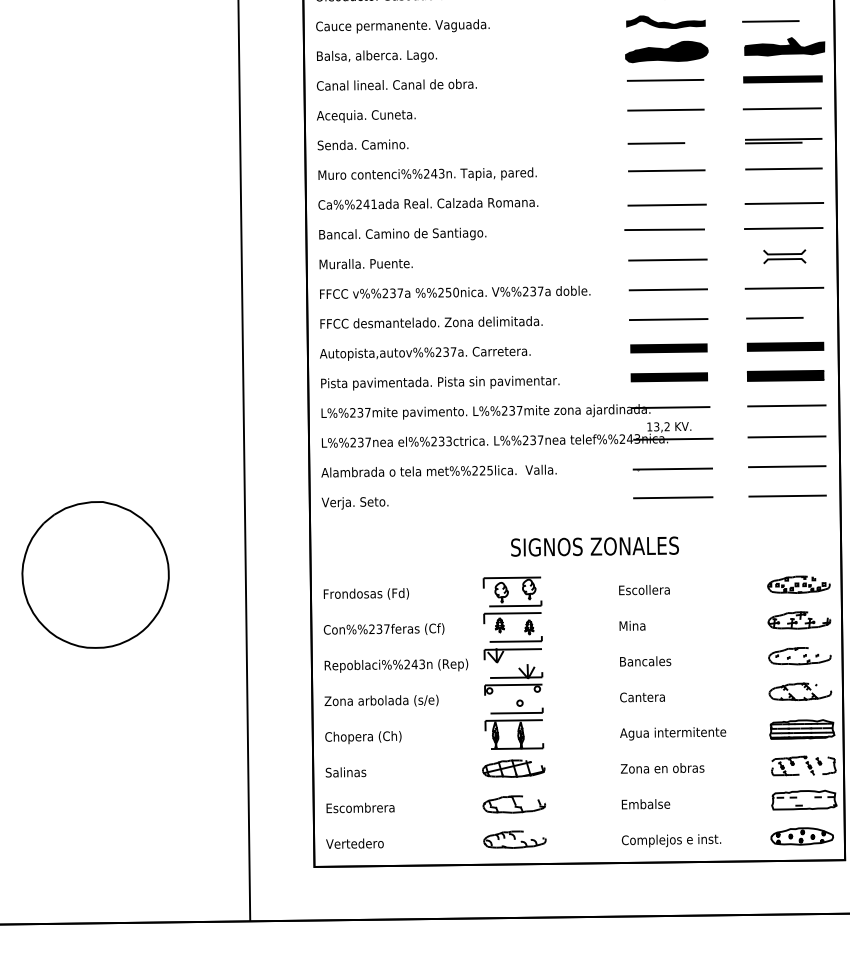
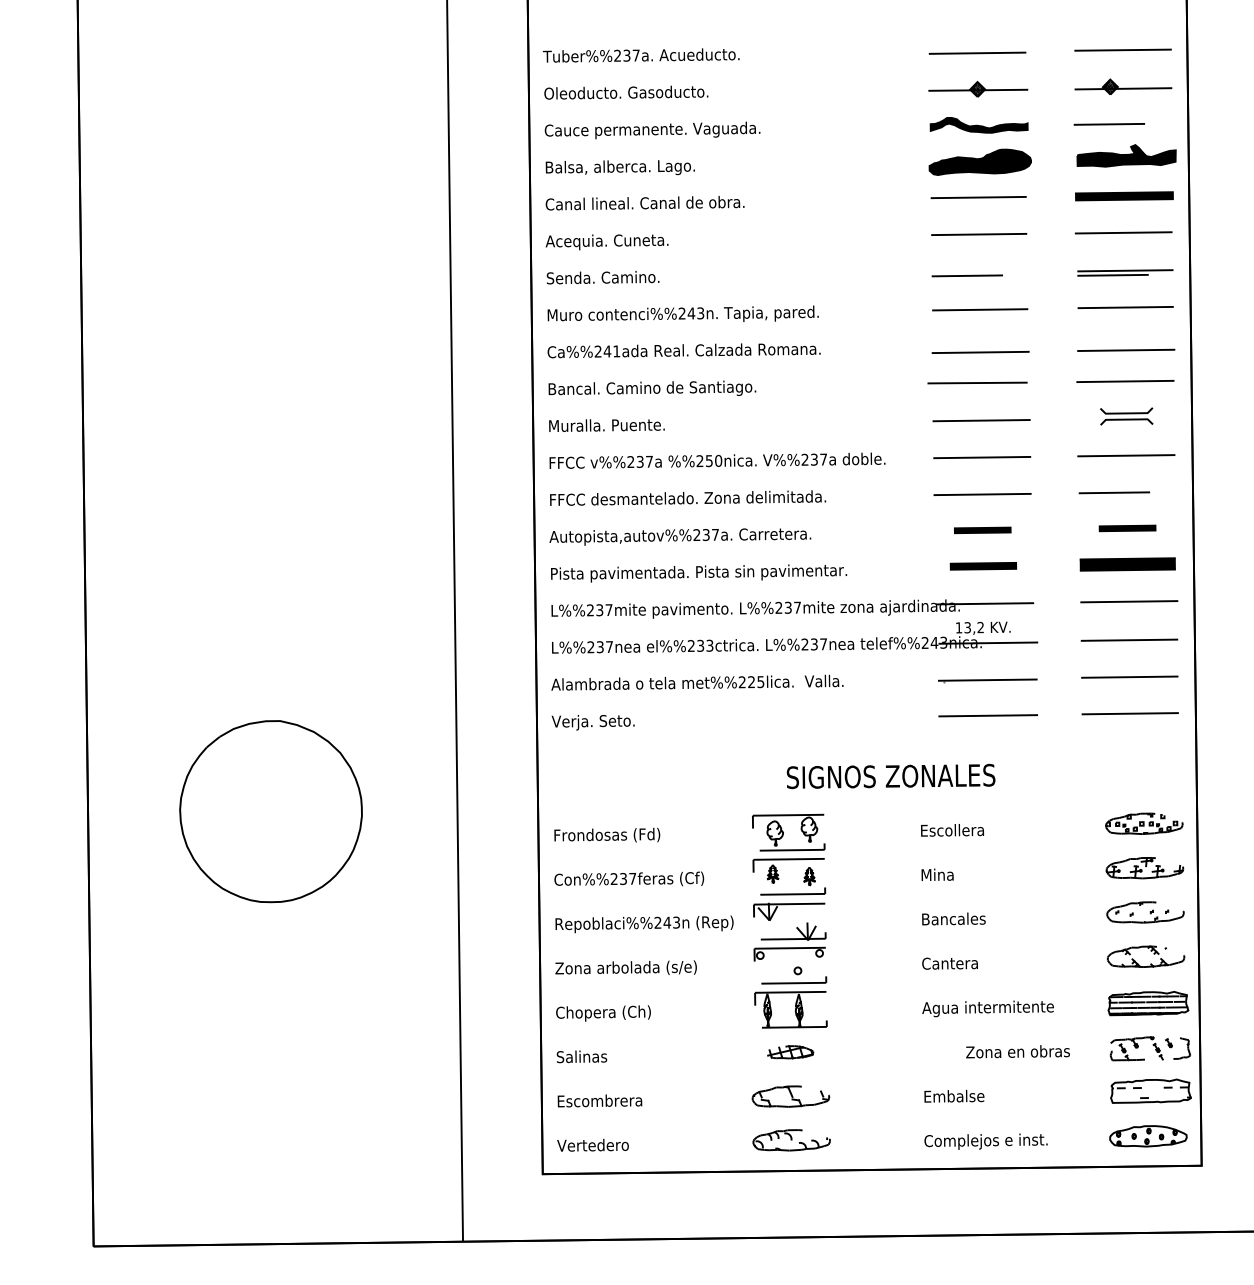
part: (785, 346) -> (1127, 528), size x0.6
part: (668, 348) -> (982, 530), size x0.6
part: (669, 377) -> (983, 566), size x0.7
part: (513, 768) -> (790, 1052), size x0.6
text: (662, 768) -> (1017, 1051), moved

